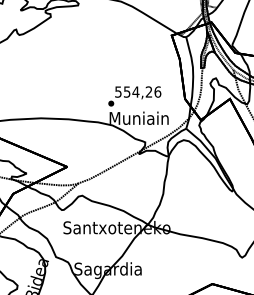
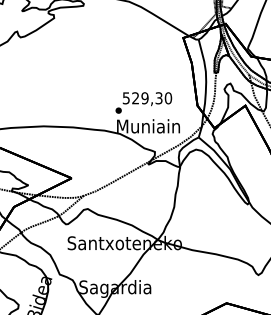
text: (142, 91) -> (152, 97), 554,26 -> 529,30

